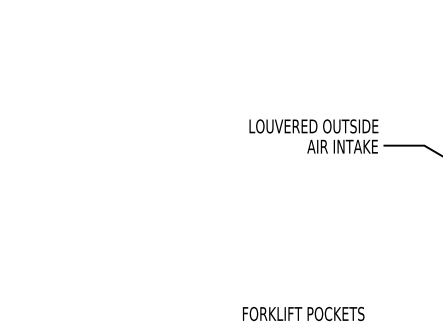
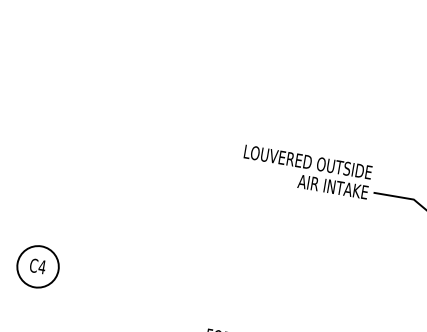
part: (64, 274) -> (37, 266), added

